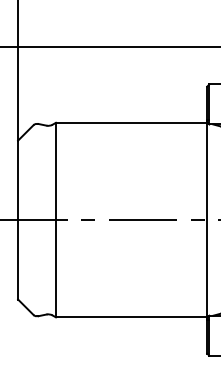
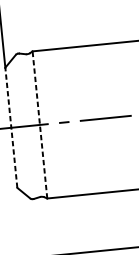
line: (18, 219) -> (11, 127), solid -> dashed
line: (55, 219) -> (39, 124), solid -> dashed

